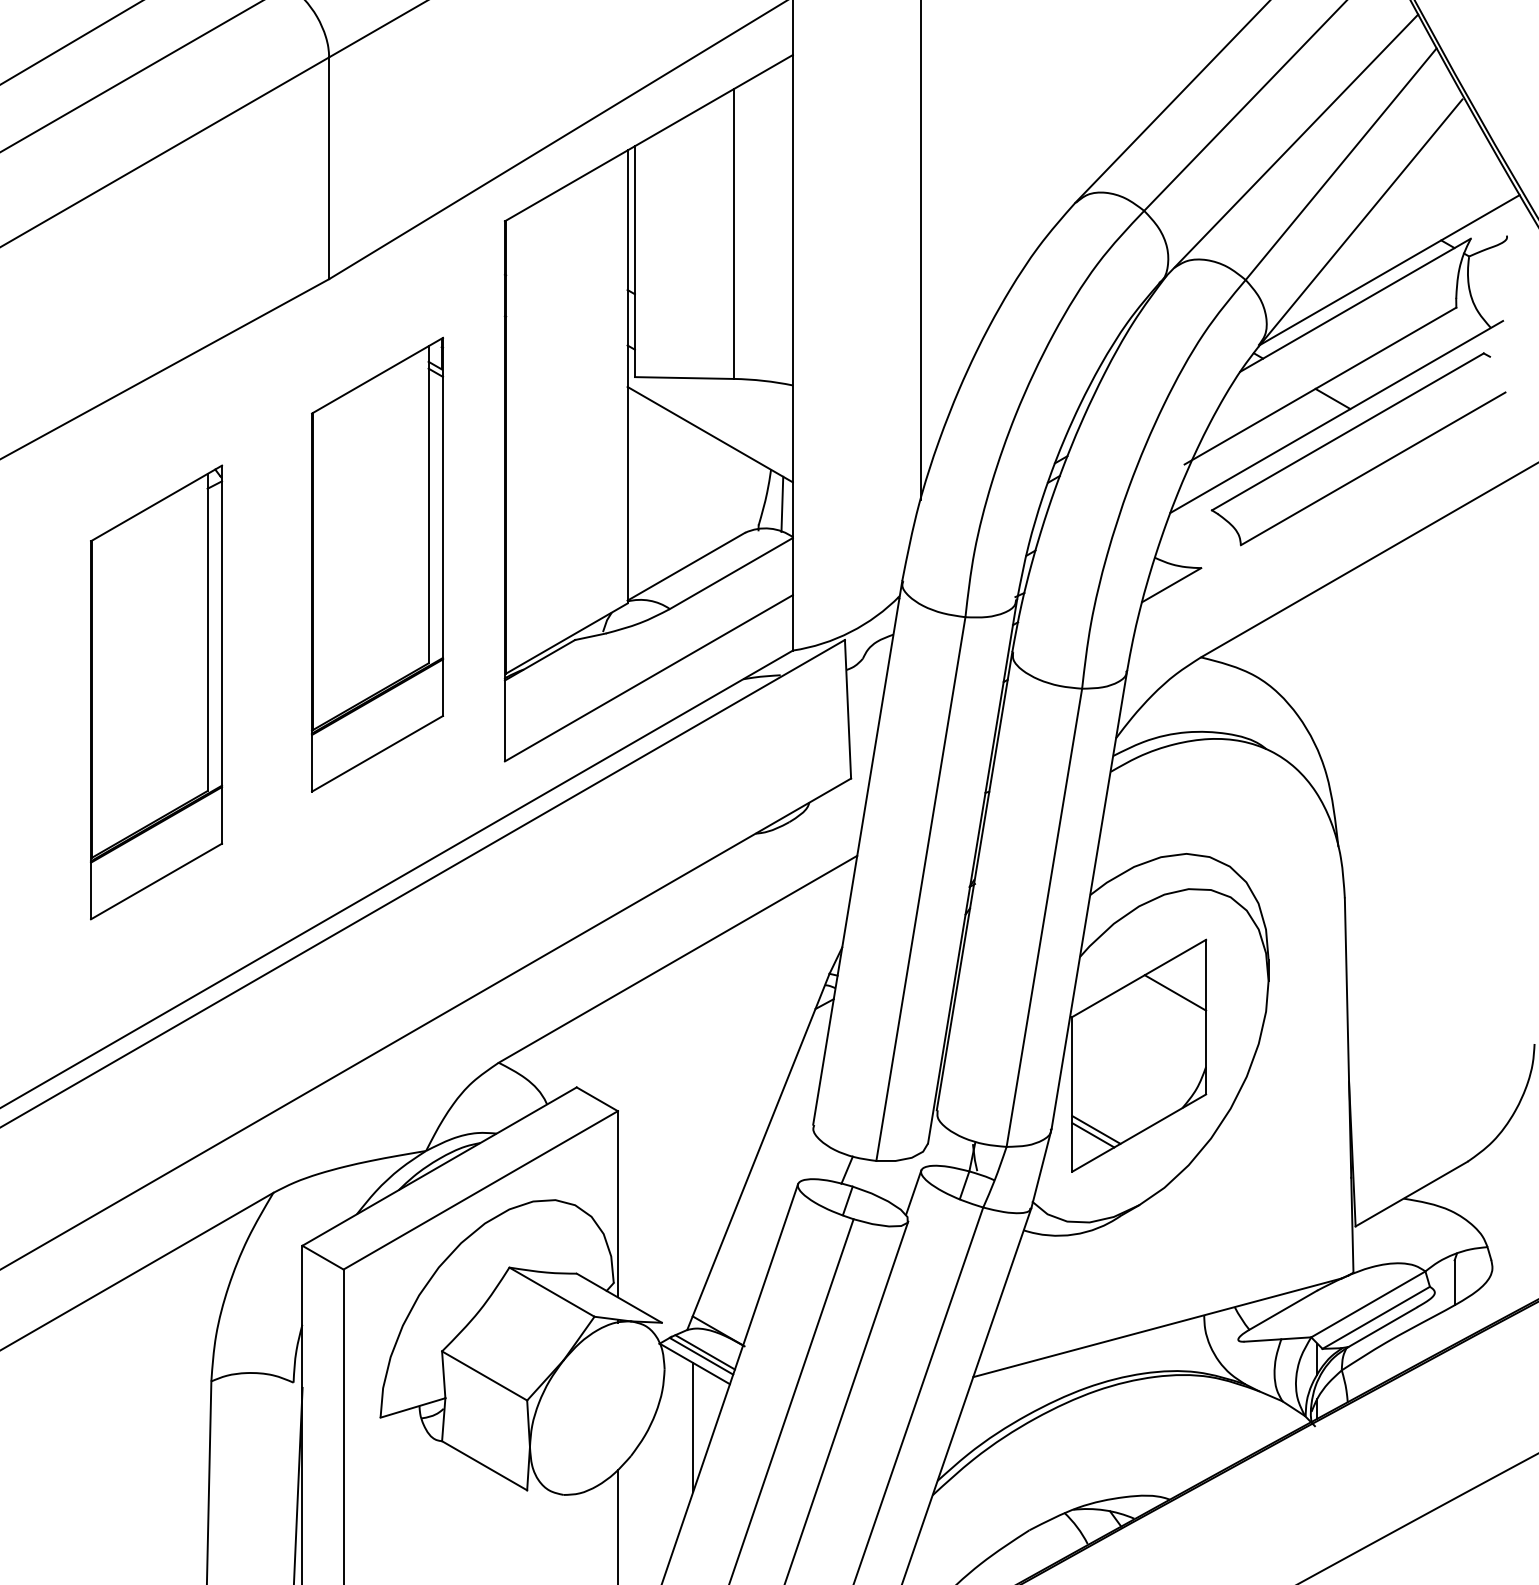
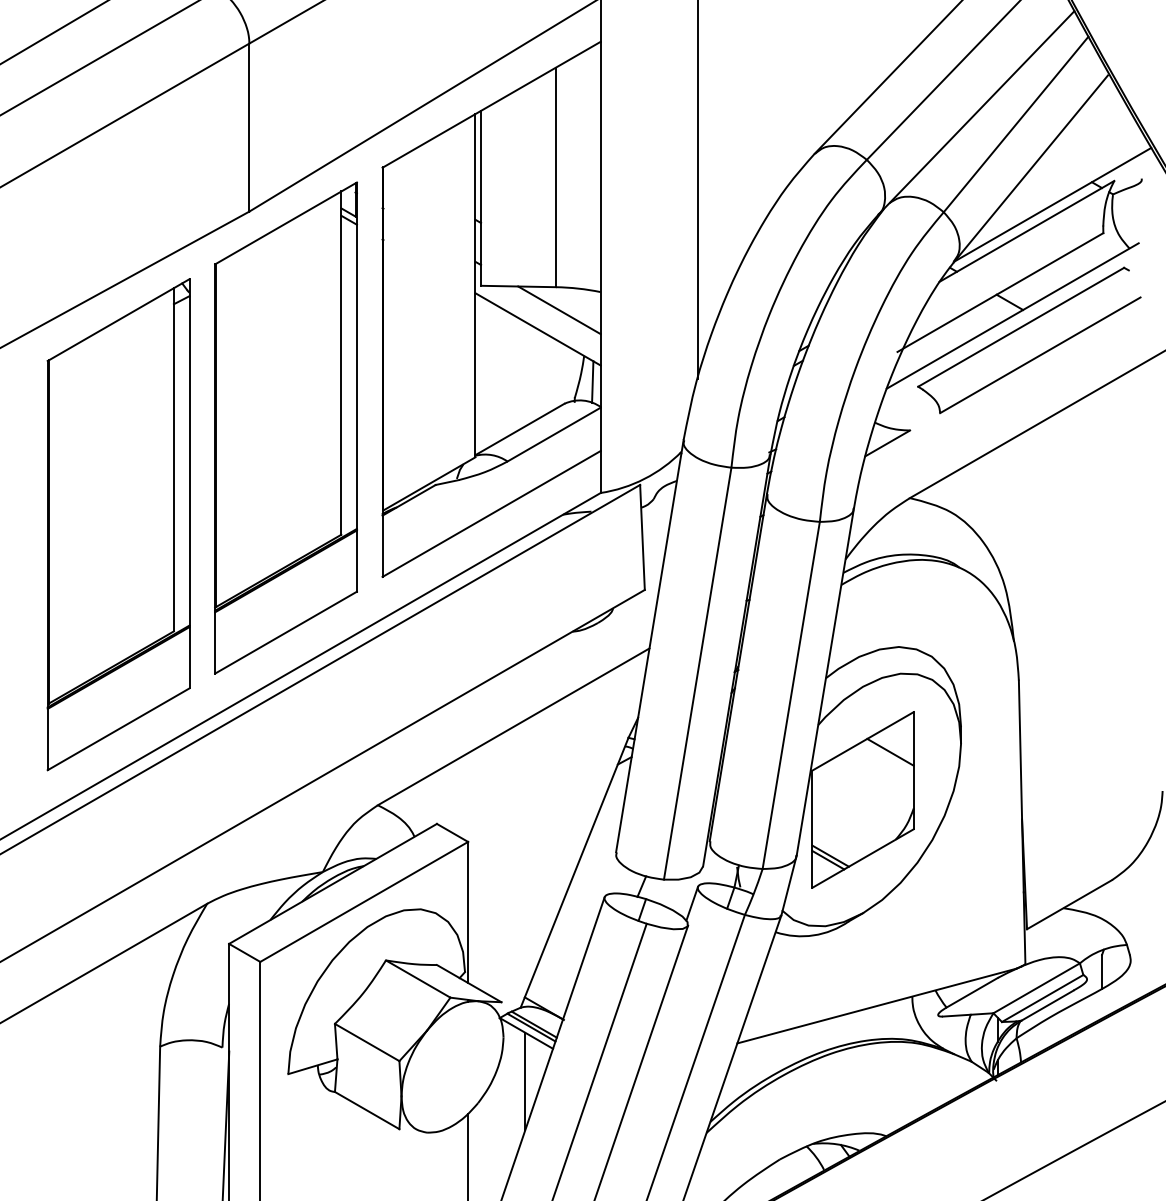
line: (737, 409) -> (558, 310), added
part: (377, 564) -> (286, 427), size x1.43
part: (156, 692) -> (118, 524), size x1.43

